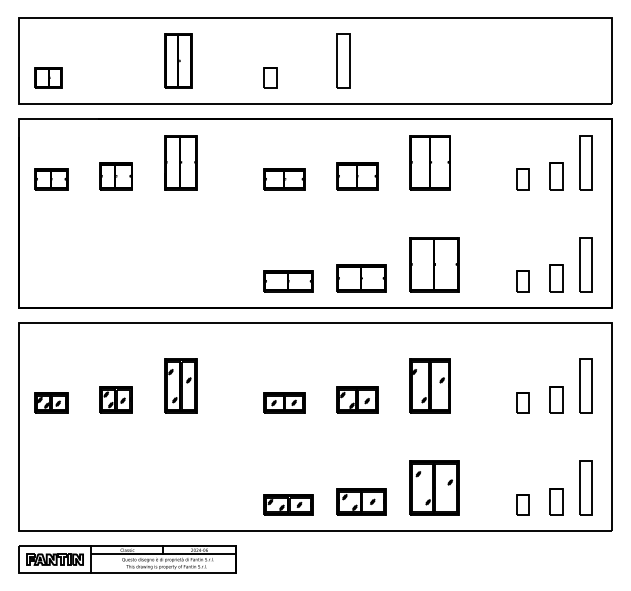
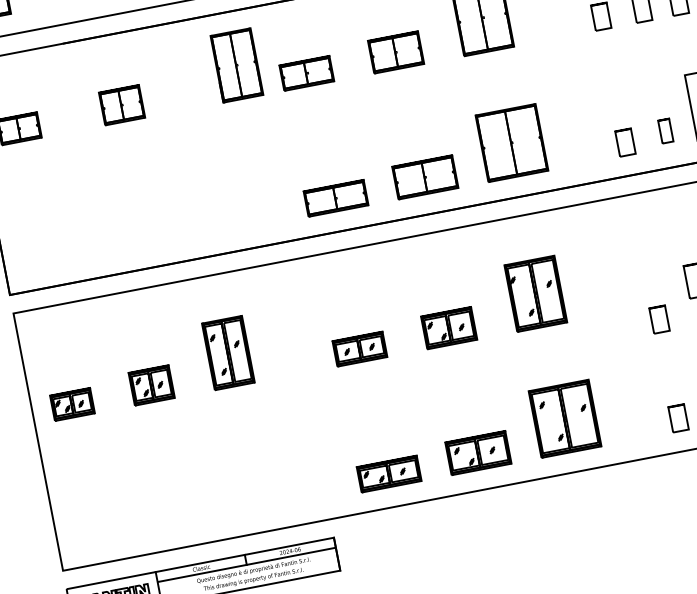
part: (180, 162) -> (236, 65), moved
part: (115, 176) -> (121, 105), moved
part: (556, 278) -> (666, 131), size x0.7
part: (522, 402) -> (658, 319), moved

